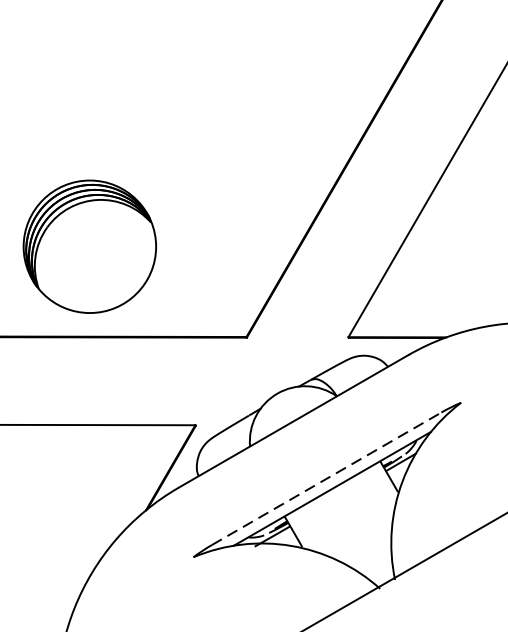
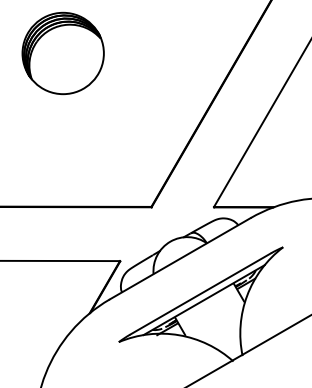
part: (88, 246) -> (62, 53), moved
line: (328, 478) -> (201, 293), dashed -> solid

